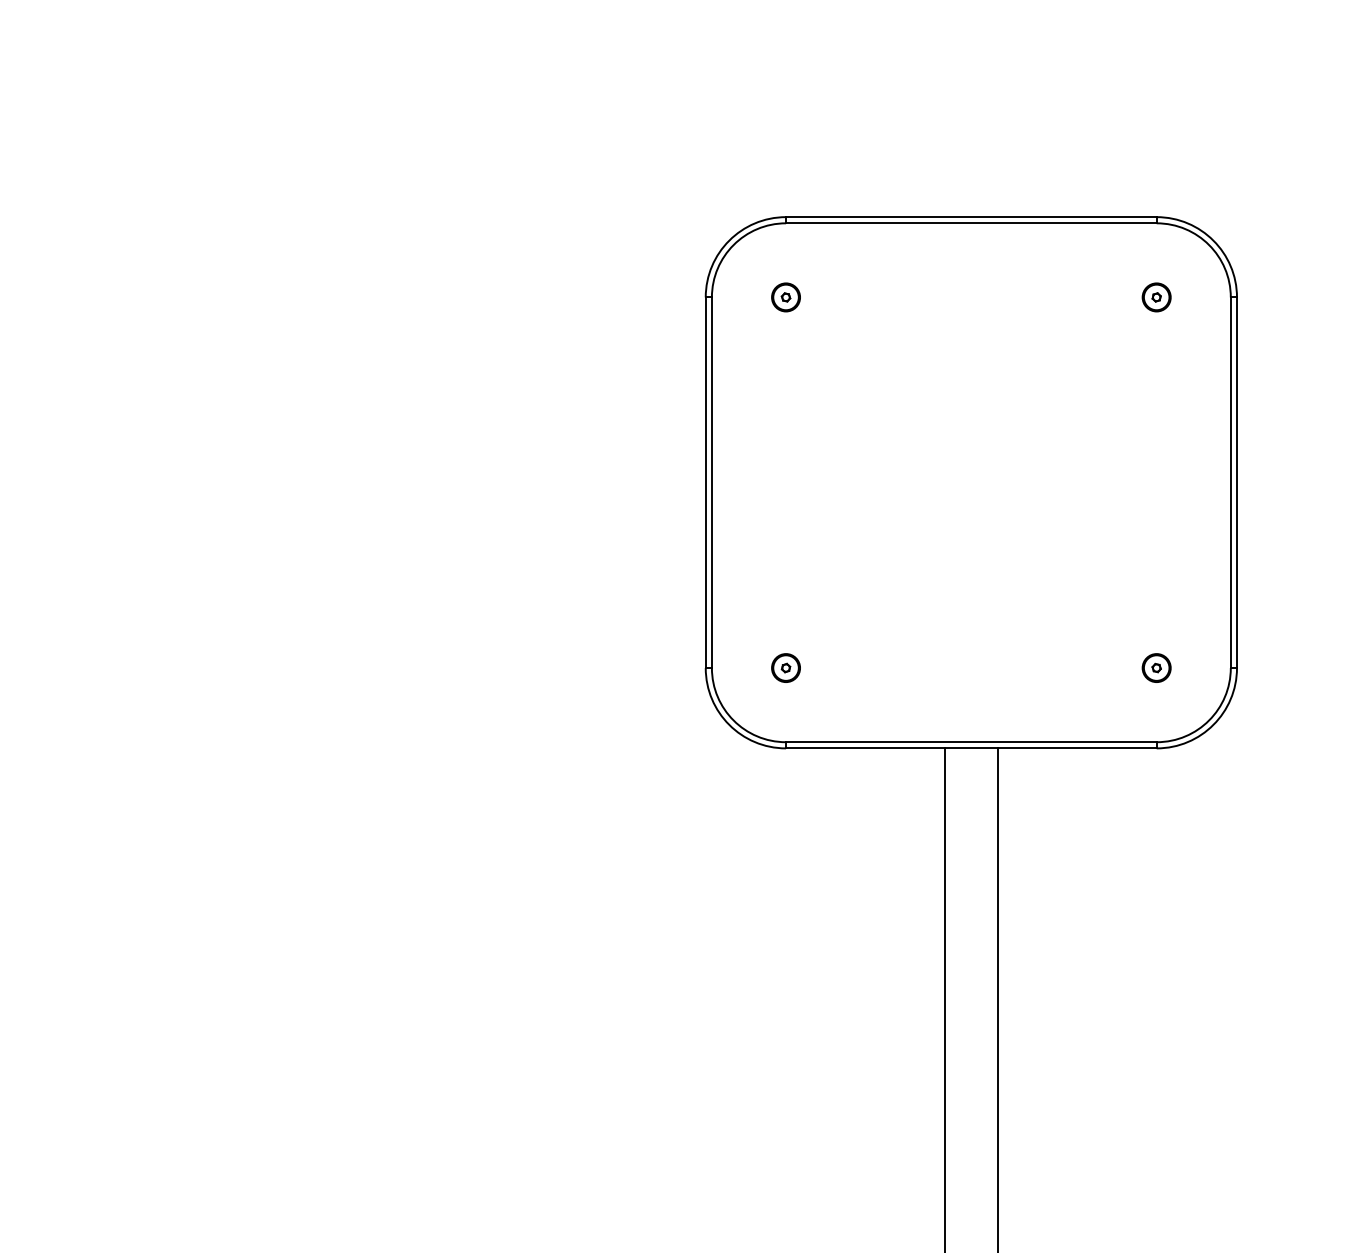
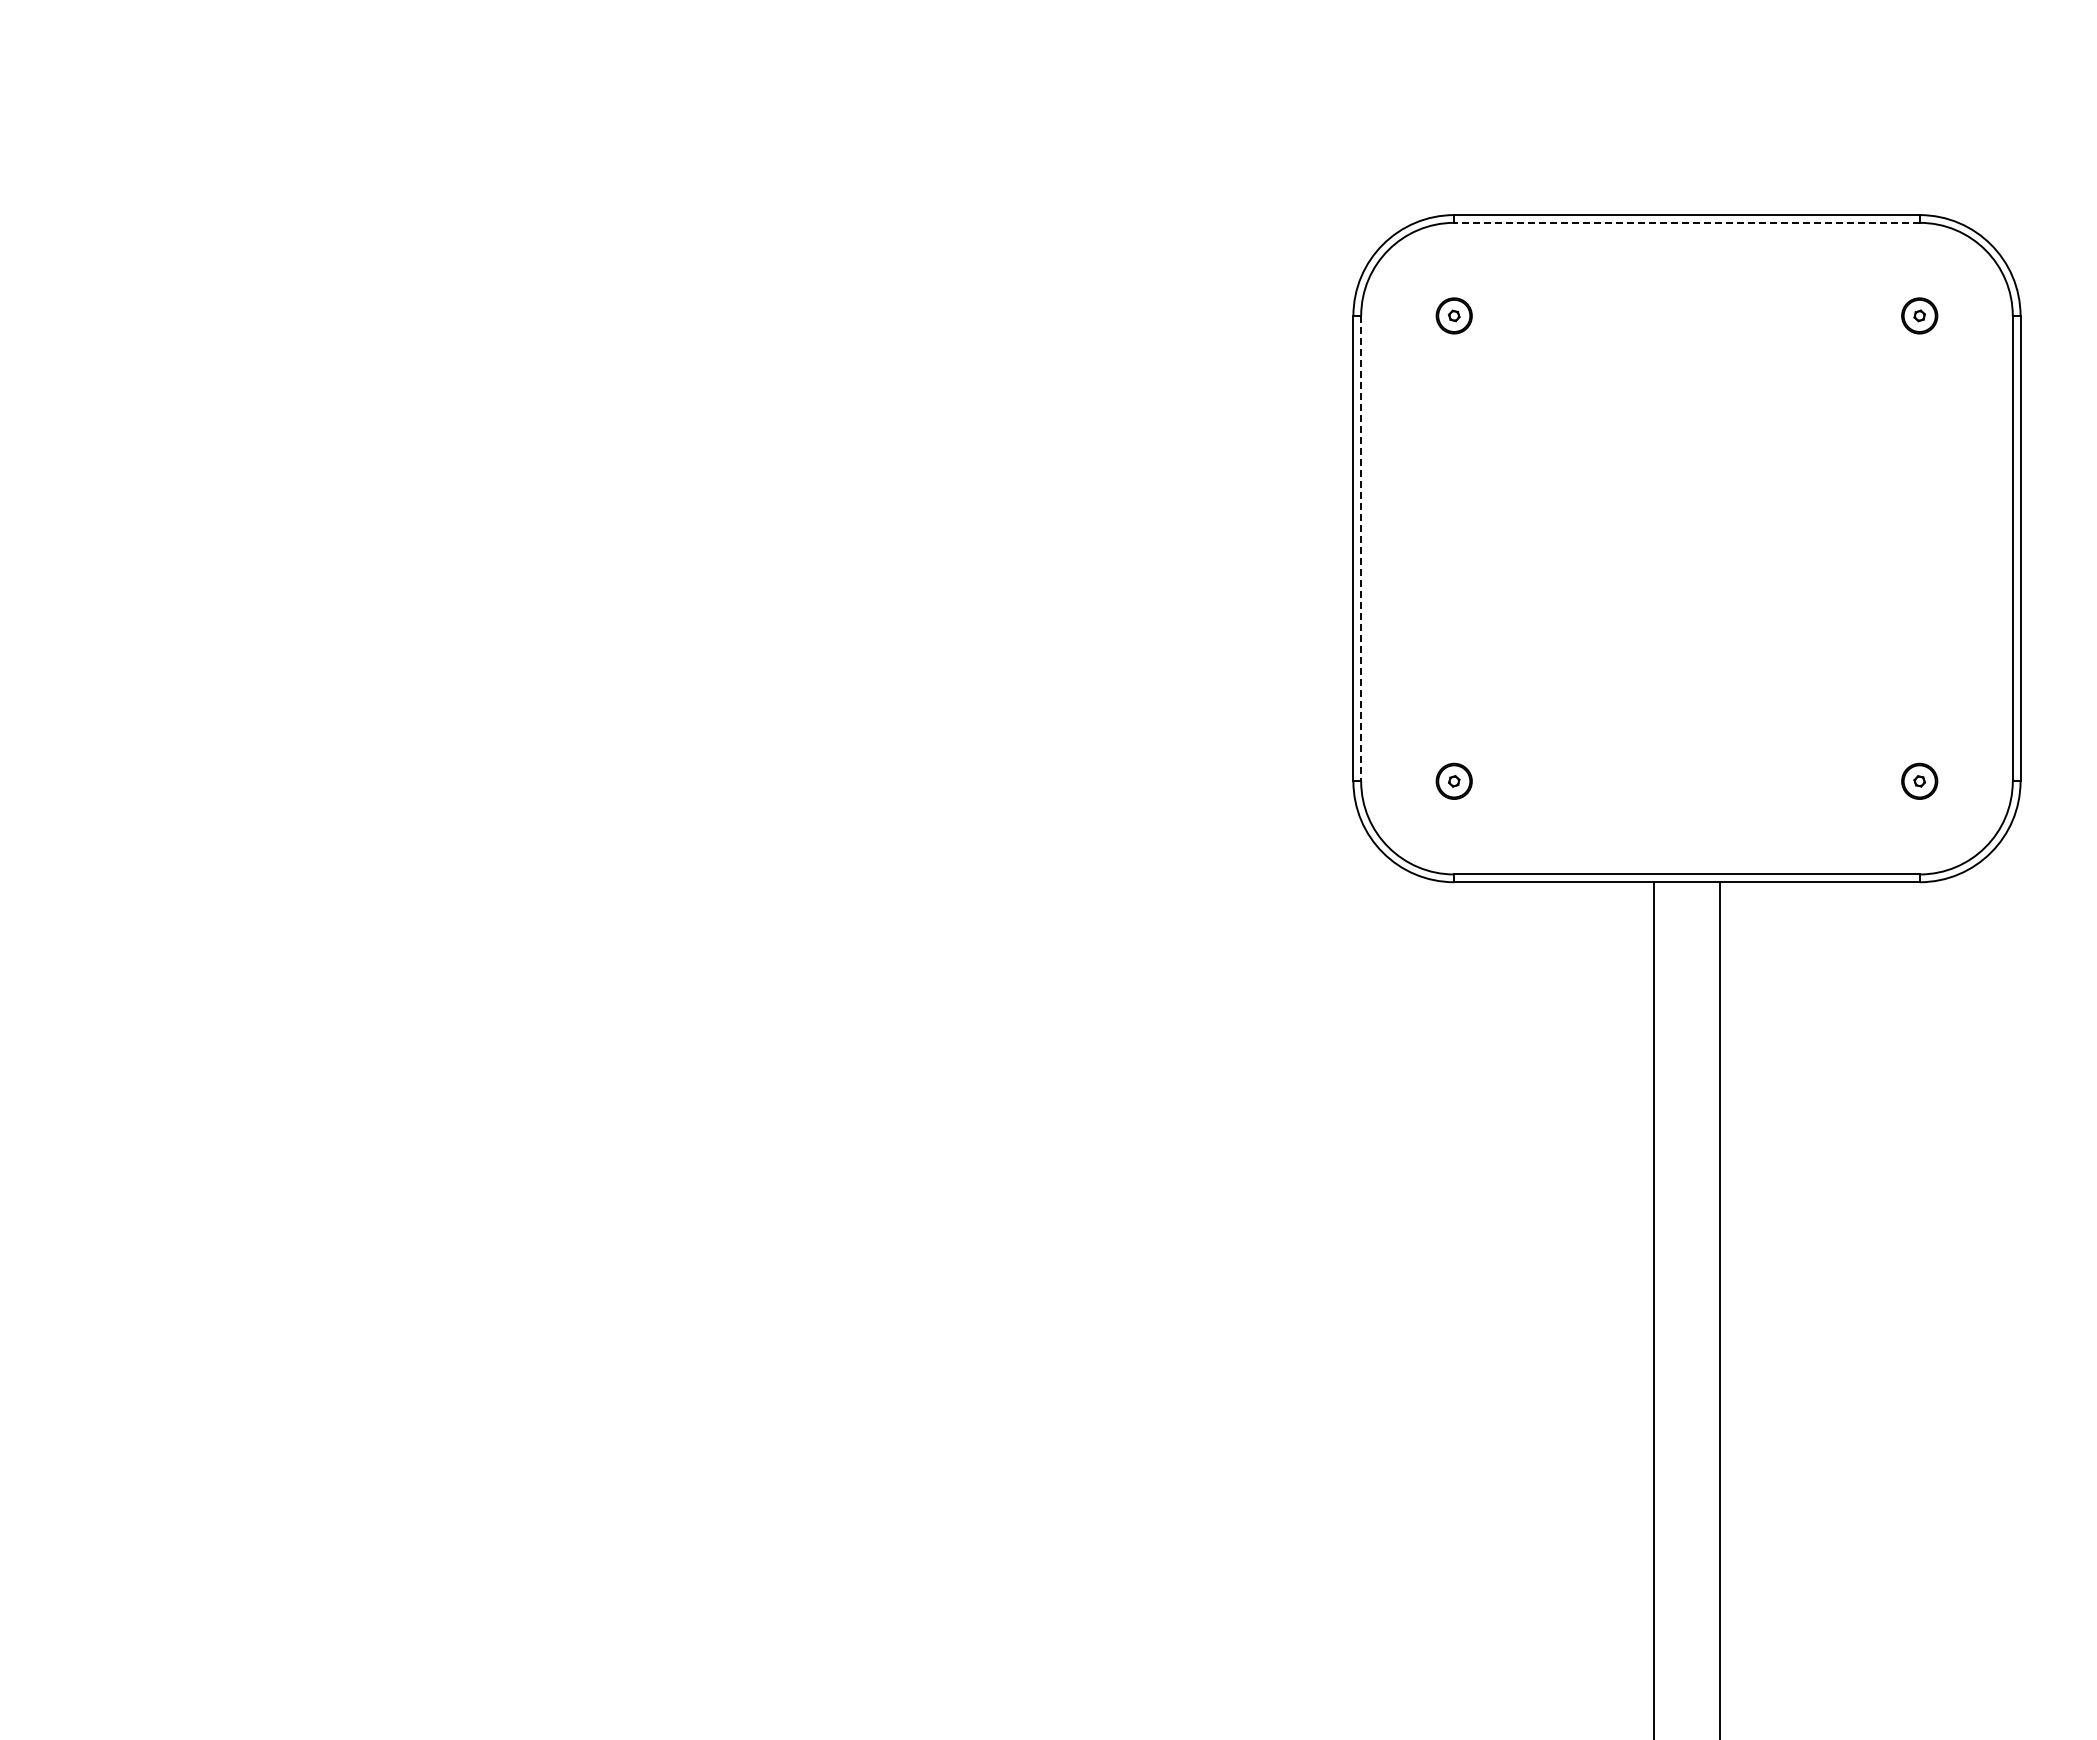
line: (970, 223) -> (1686, 222), solid -> dashed
line: (712, 482) -> (1361, 548), solid -> dashed

